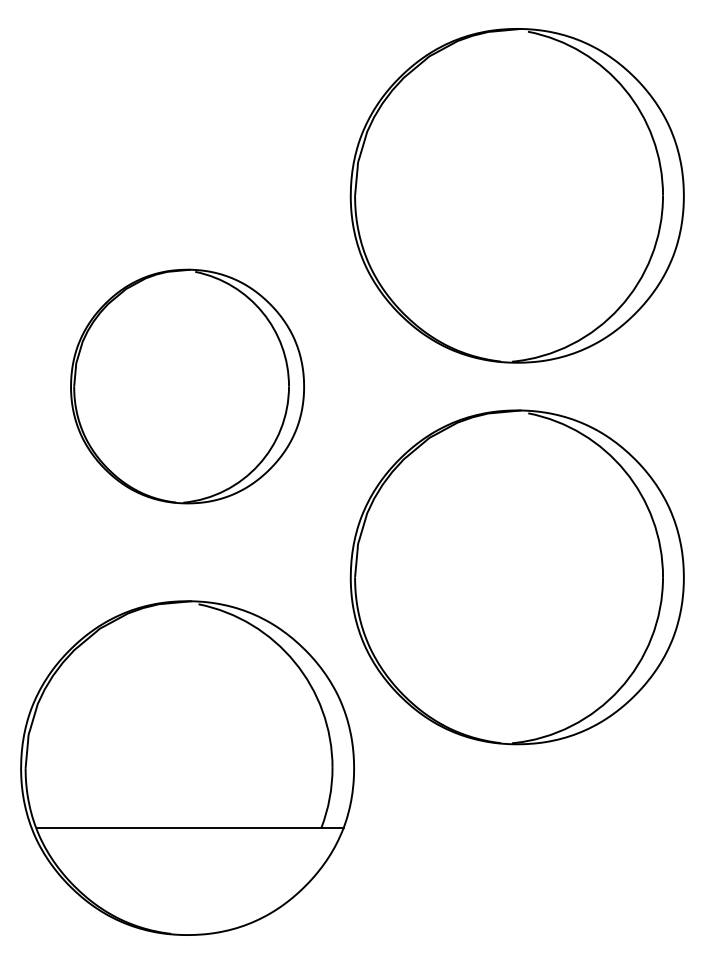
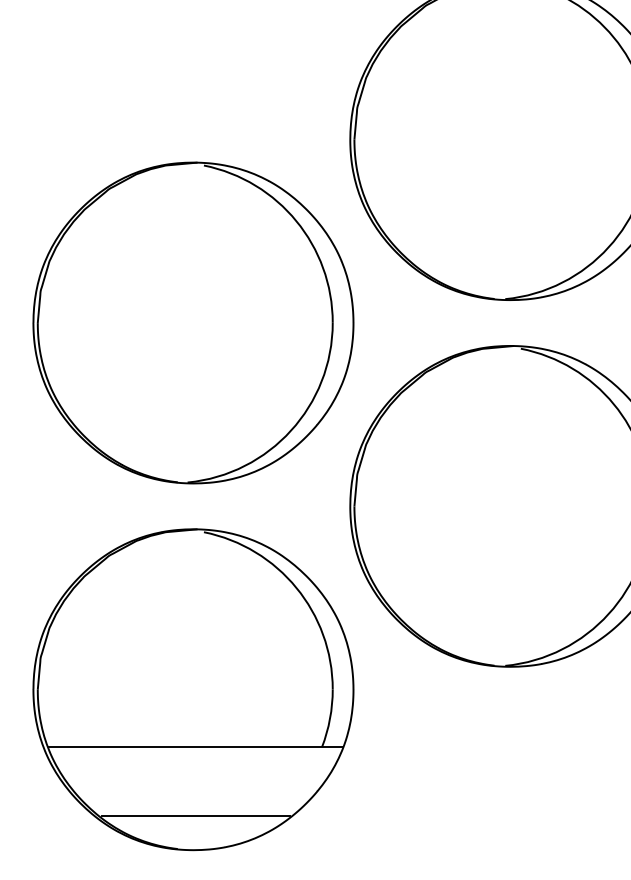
part: (187, 386) -> (193, 322), size x1.43
line: (190, 899) -> (196, 815), added

